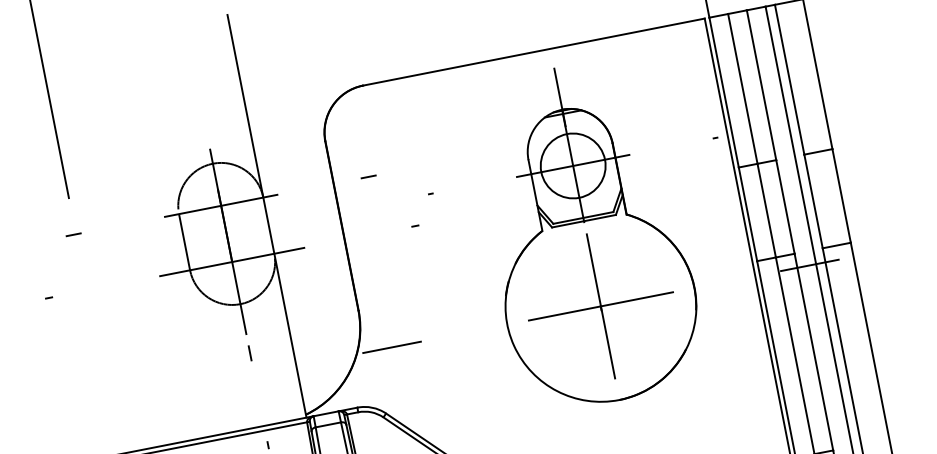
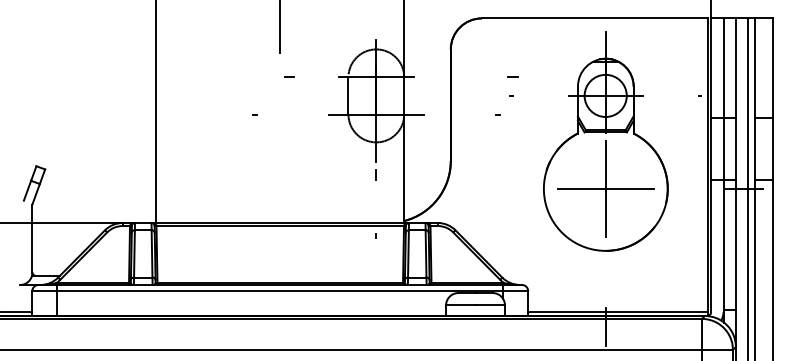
line: (367, 175) -> (512, 76), moved
line: (73, 233) -> (289, 76), moved
line: (391, 346) -> (467, 188), removed

